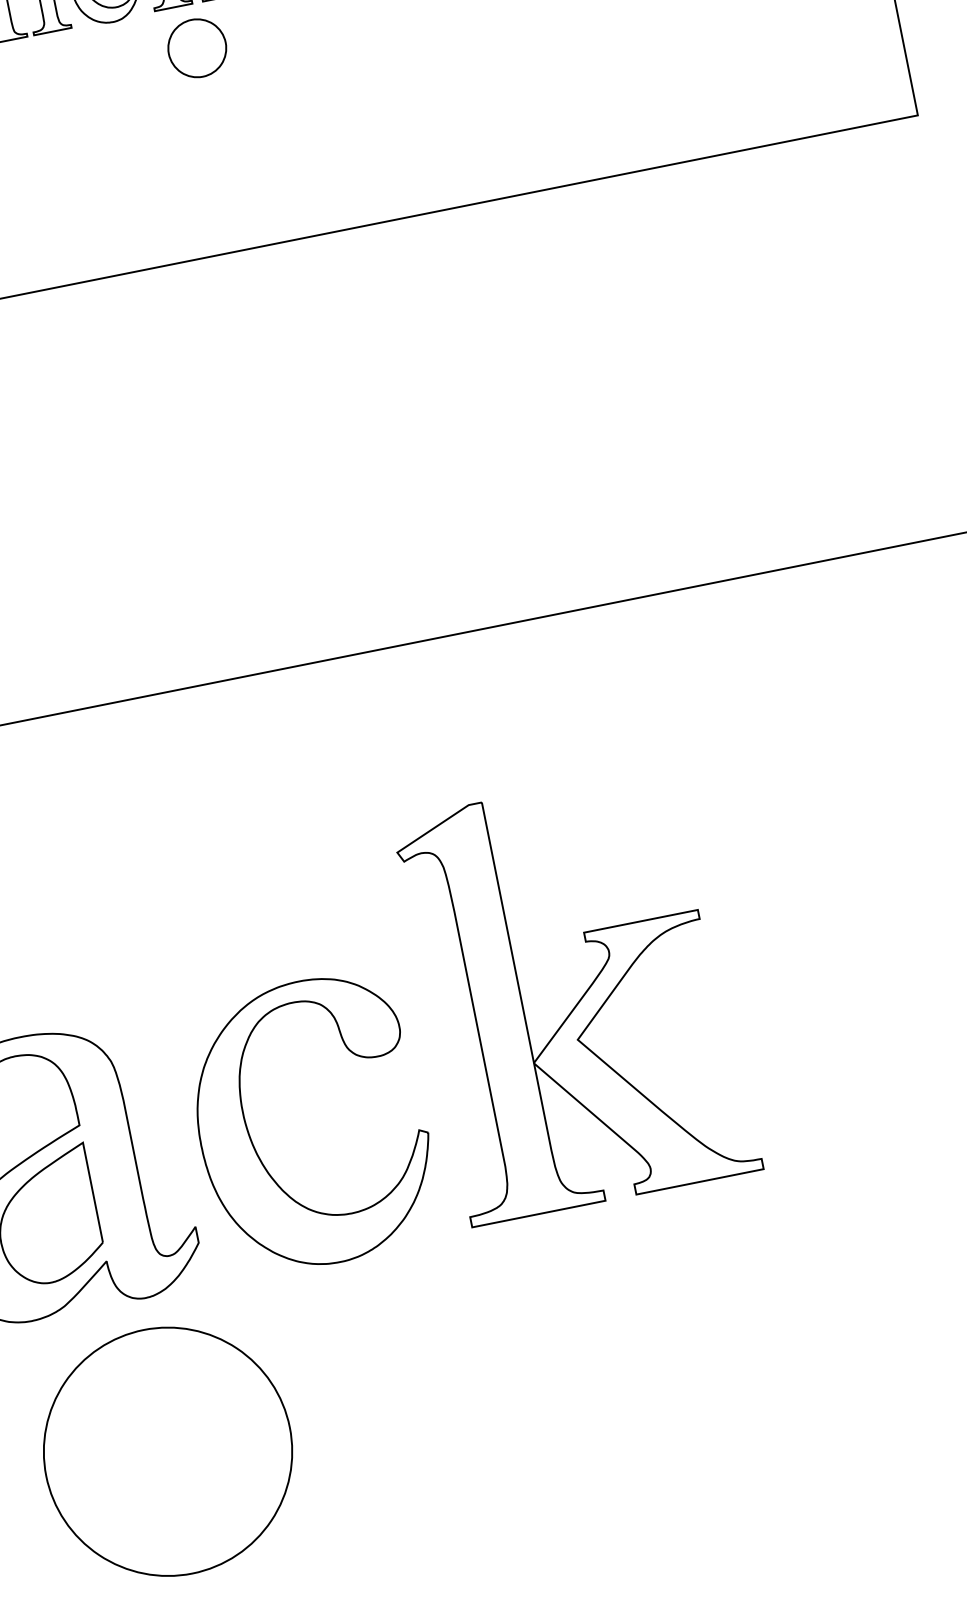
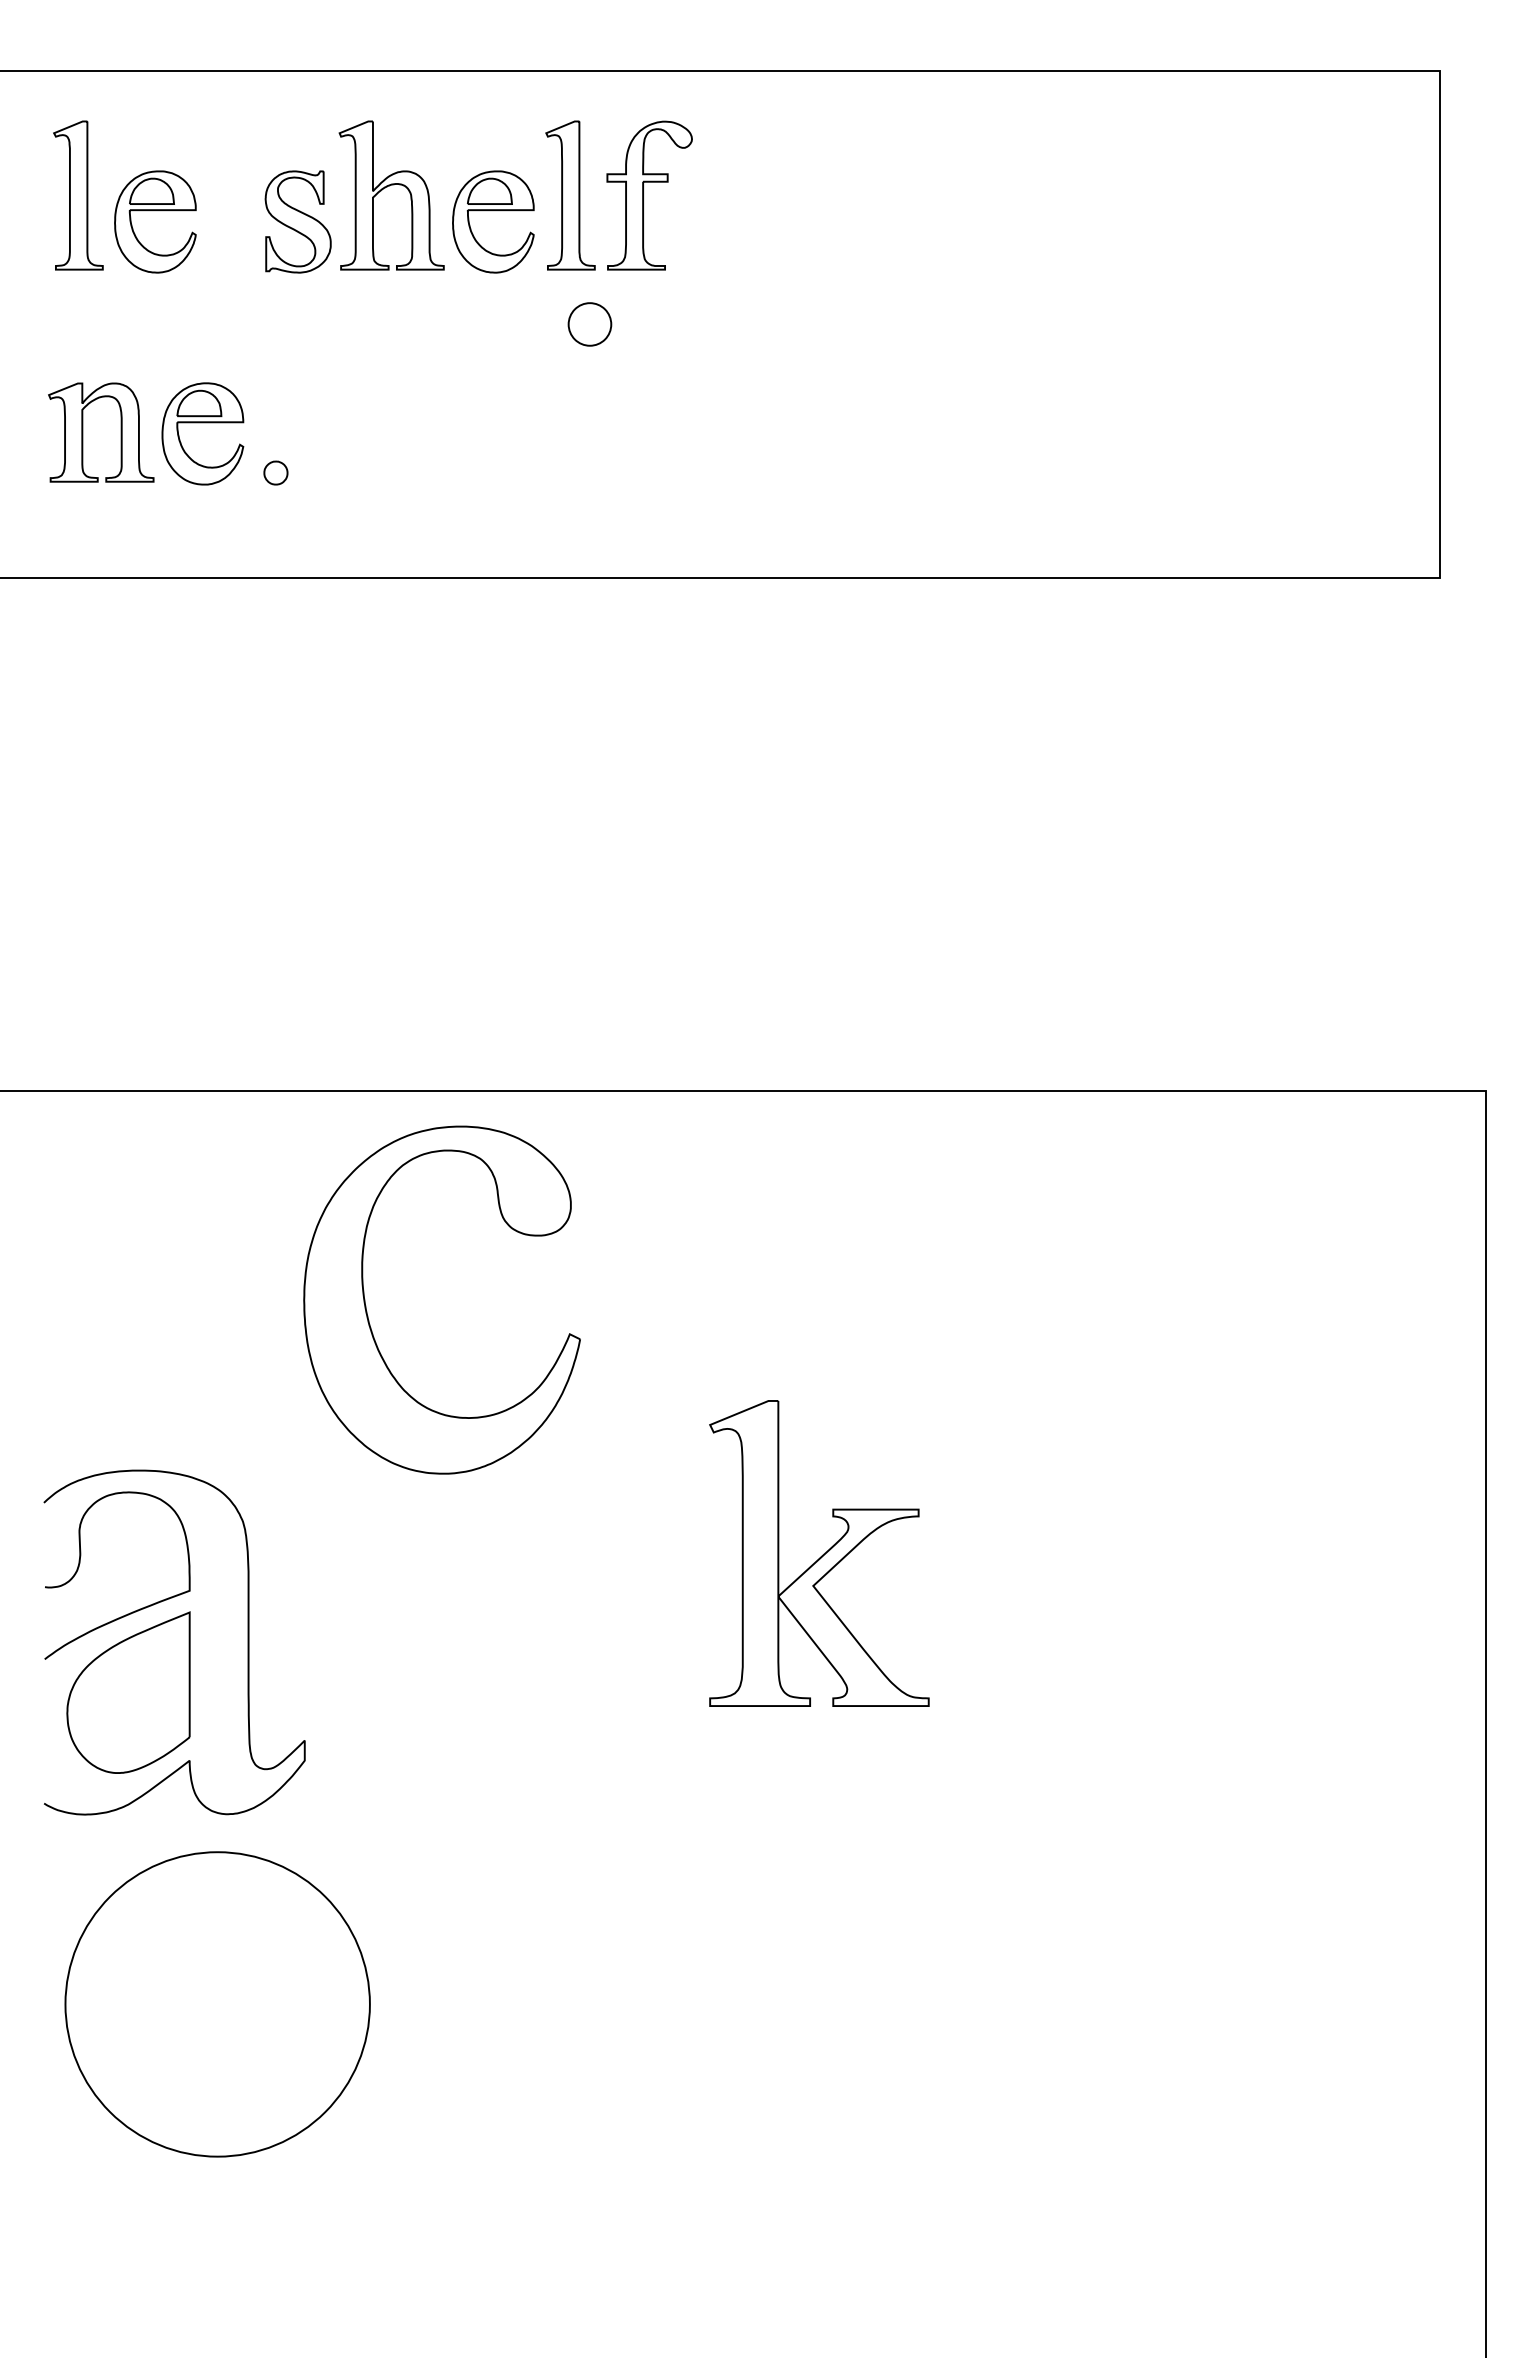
part: (196, 48) -> (589, 324), size x0.6
part: (577, 994) -> (819, 1553), size x0.6
part: (255, 1147) -> (368, 1315), moved

